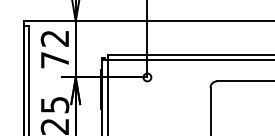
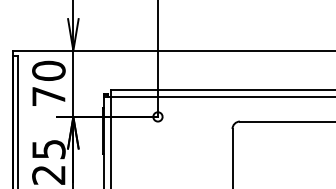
text: (54, 38) -> (48, 70), 72 -> 70

